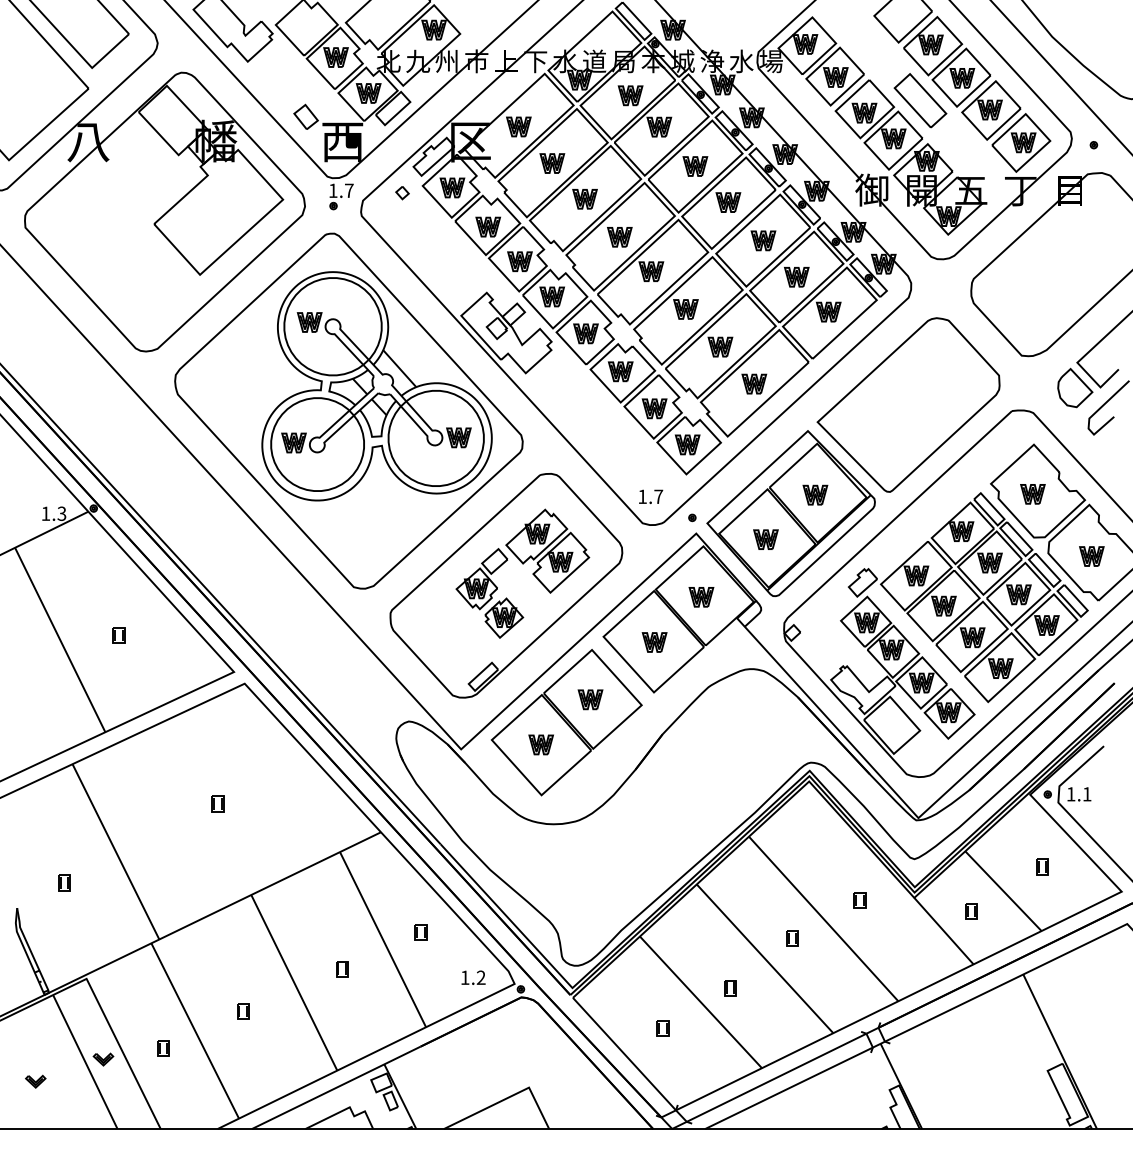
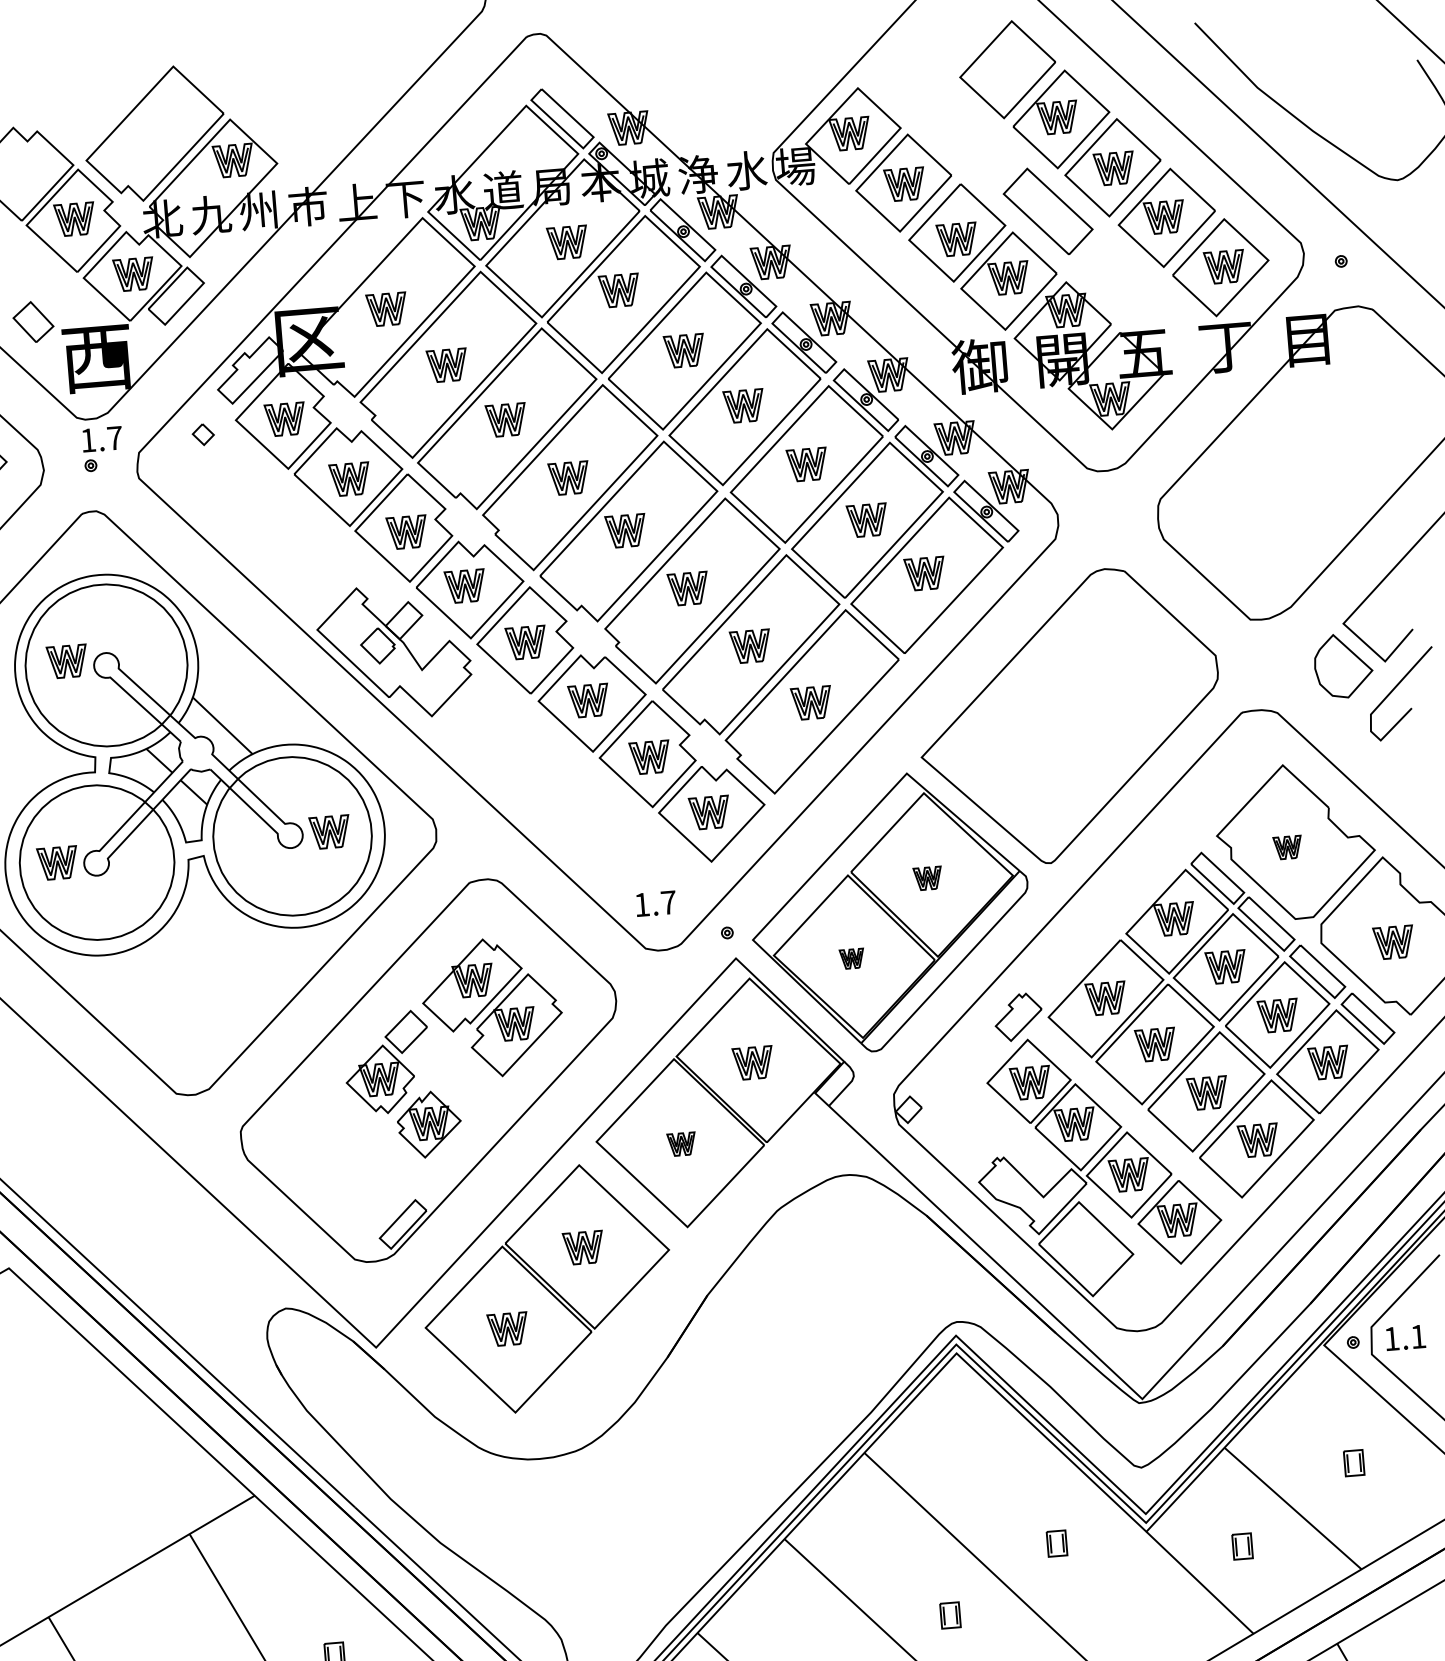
part: (815, 494) -> (927, 877), size x0.7
part: (1032, 494) -> (1287, 847), size x0.7
part: (765, 539) -> (851, 958), size x0.6
part: (654, 642) -> (681, 1144), size x0.7

